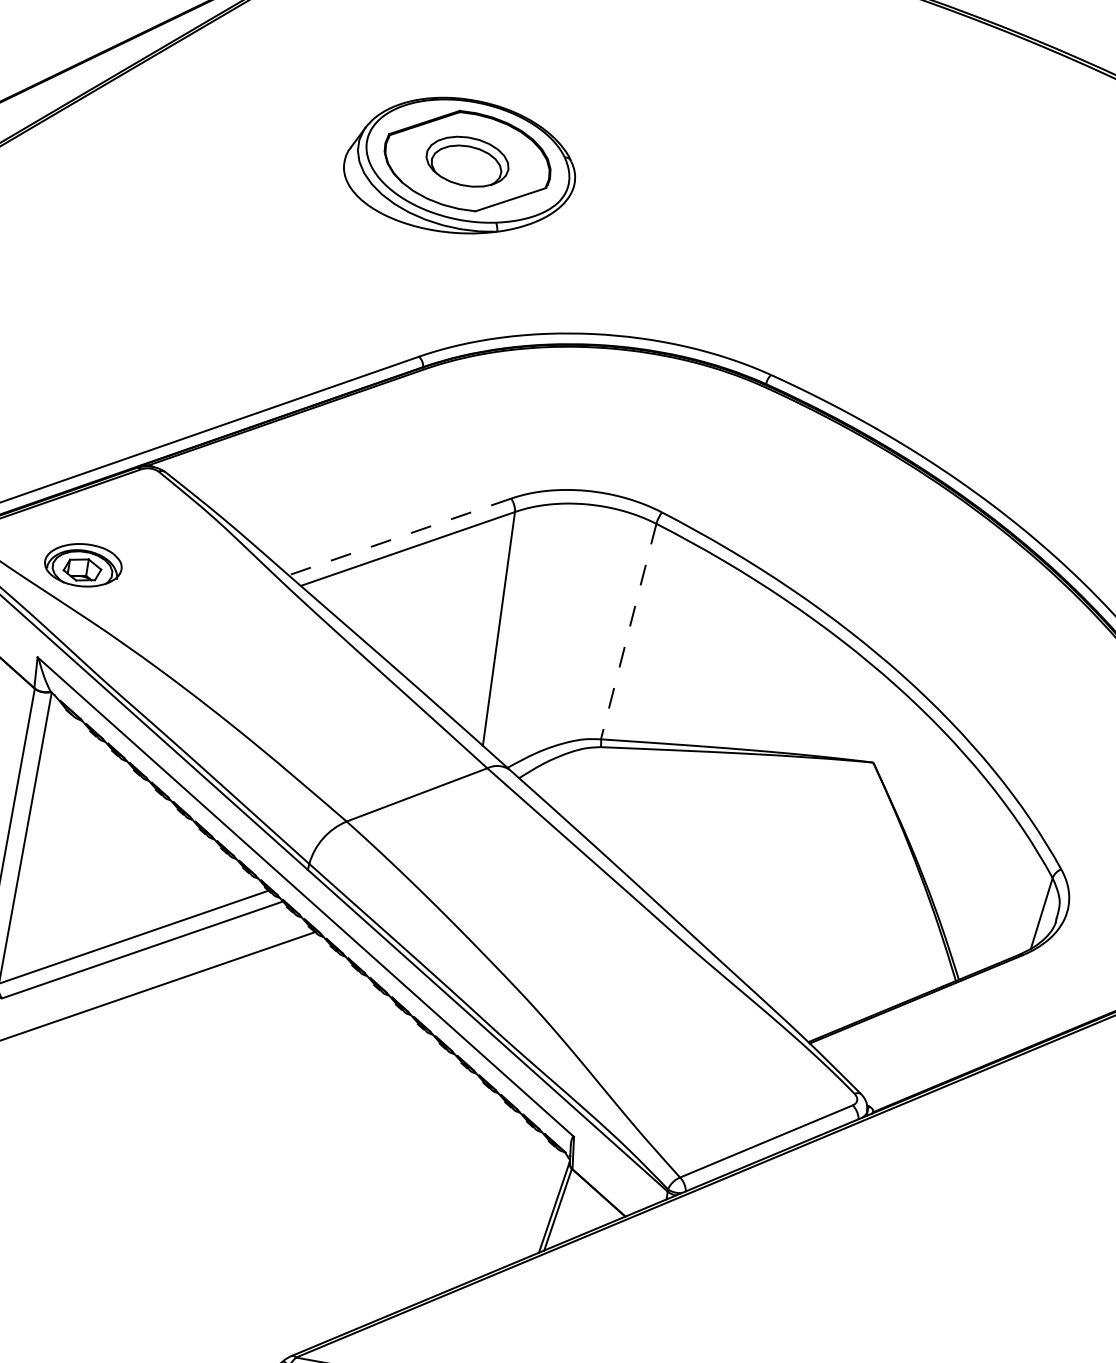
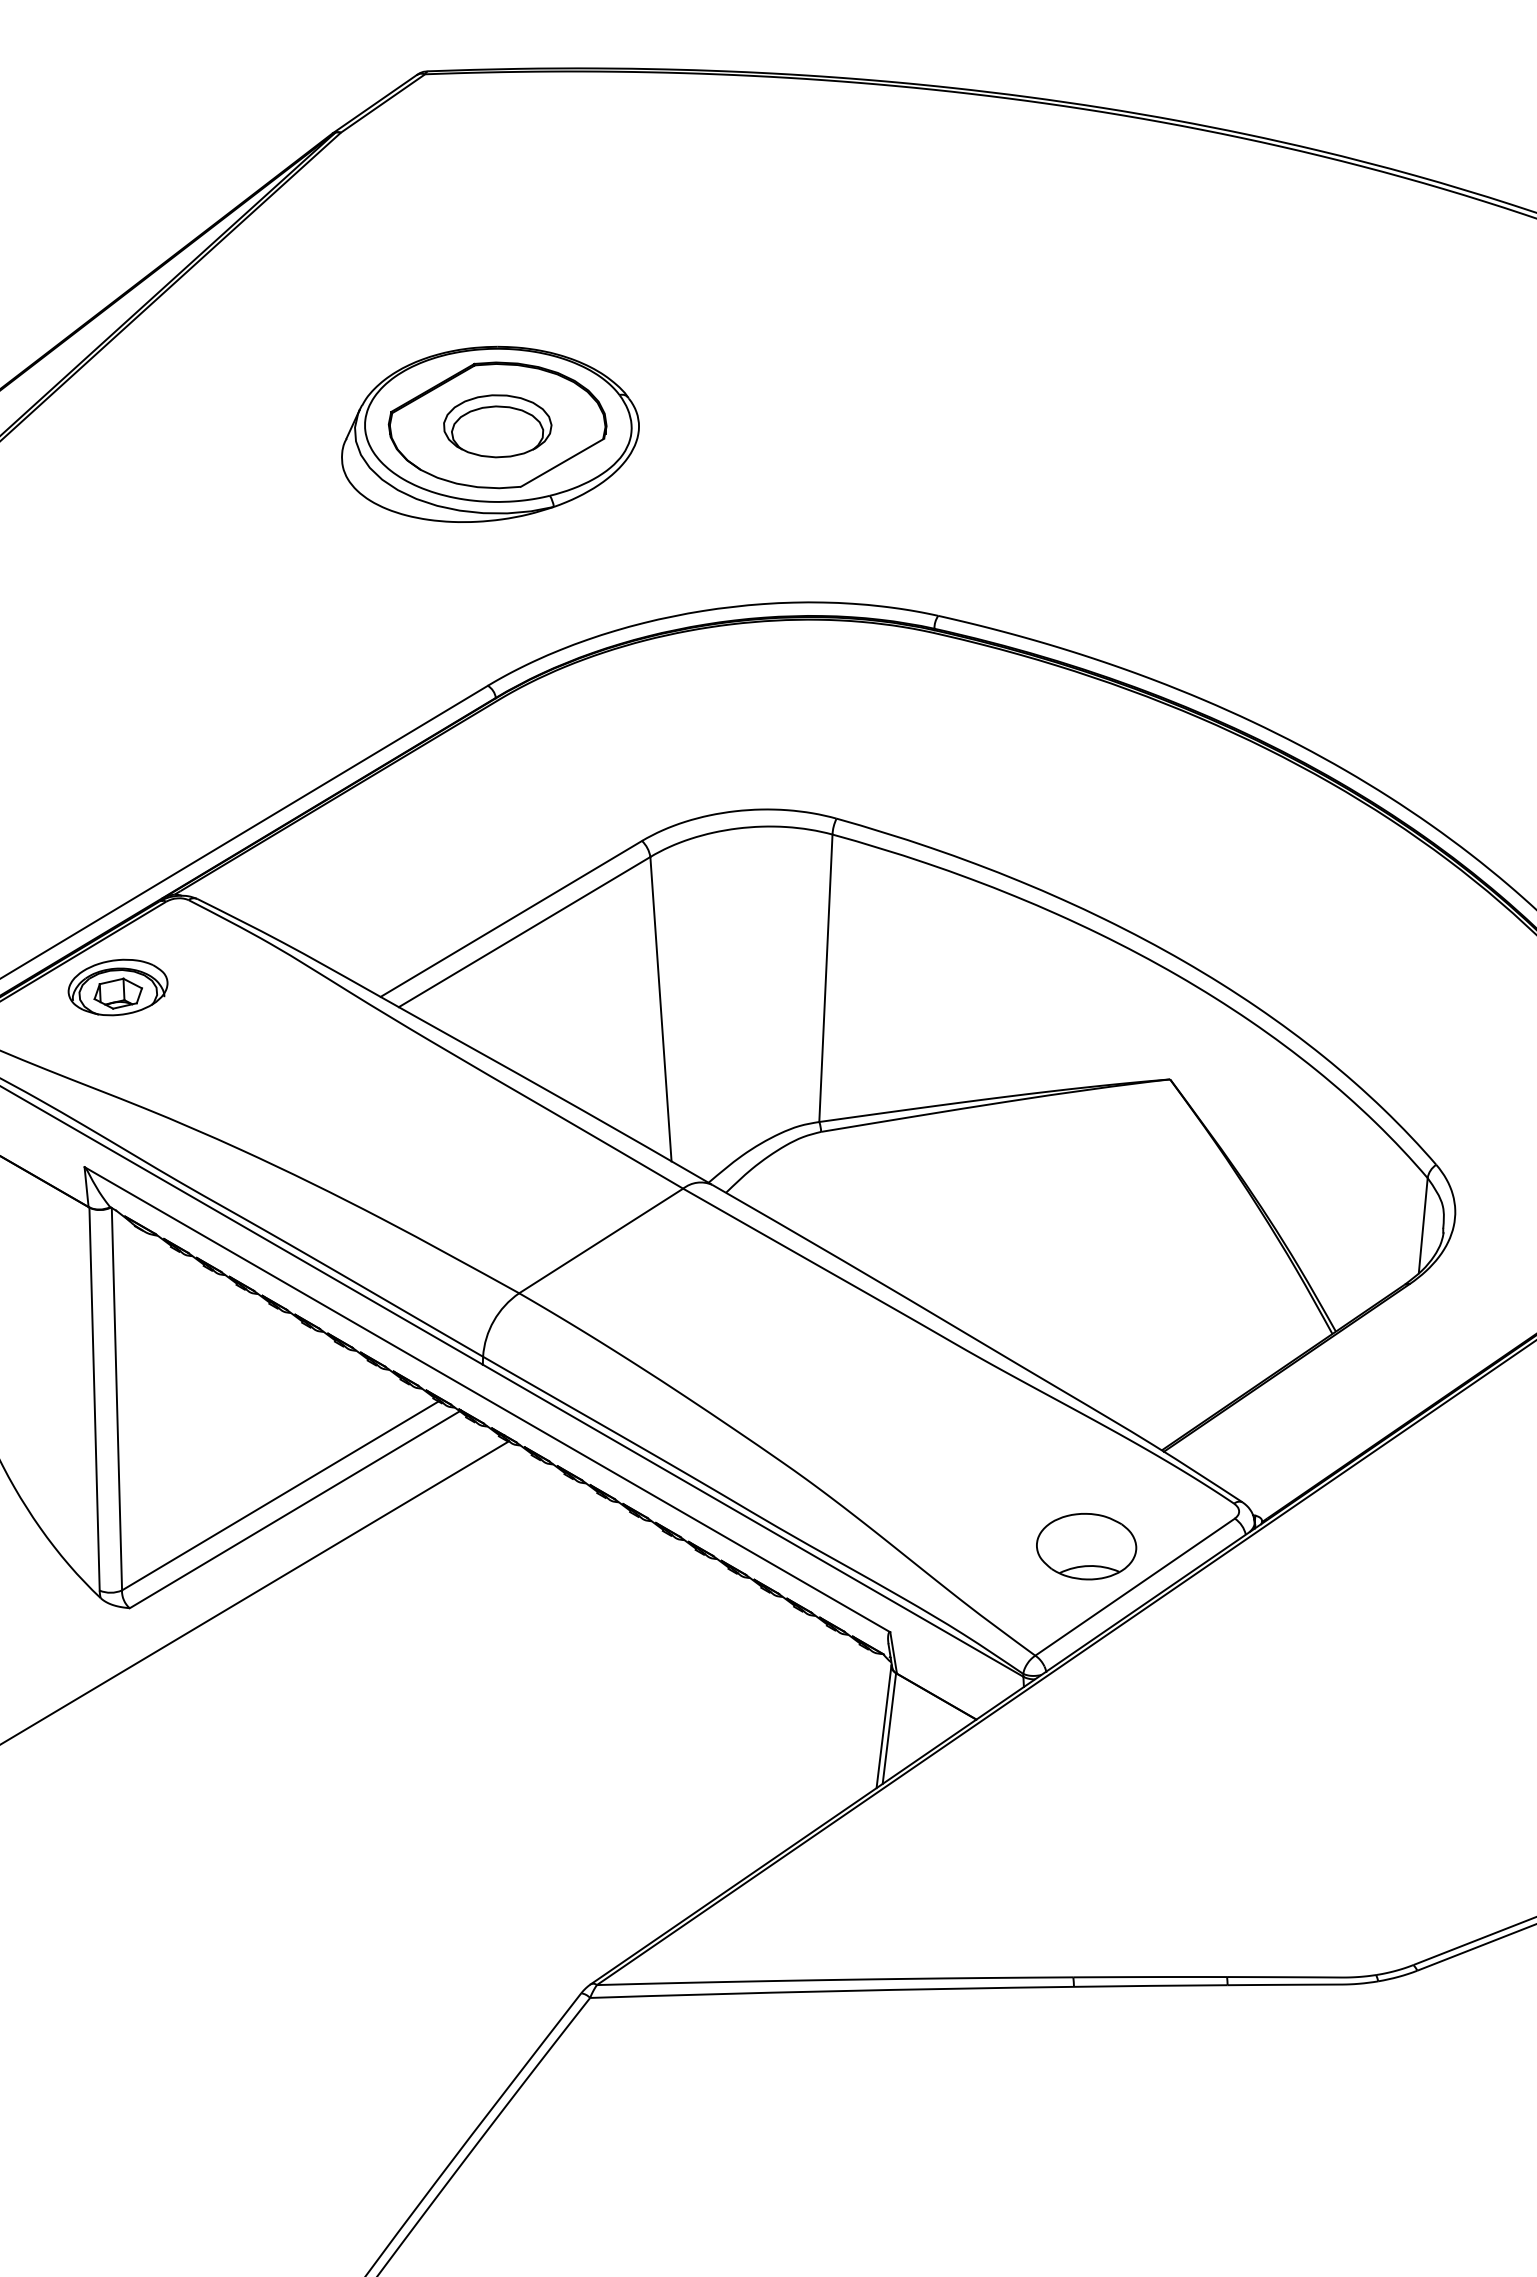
line: (399, 537) -> (510, 919), dashed -> solid
part: (82, 565) -> (117, 987), moved
line: (628, 631) -> (825, 978), dashed -> solid
part: (736, 1102) -> (1086, 1546), added

